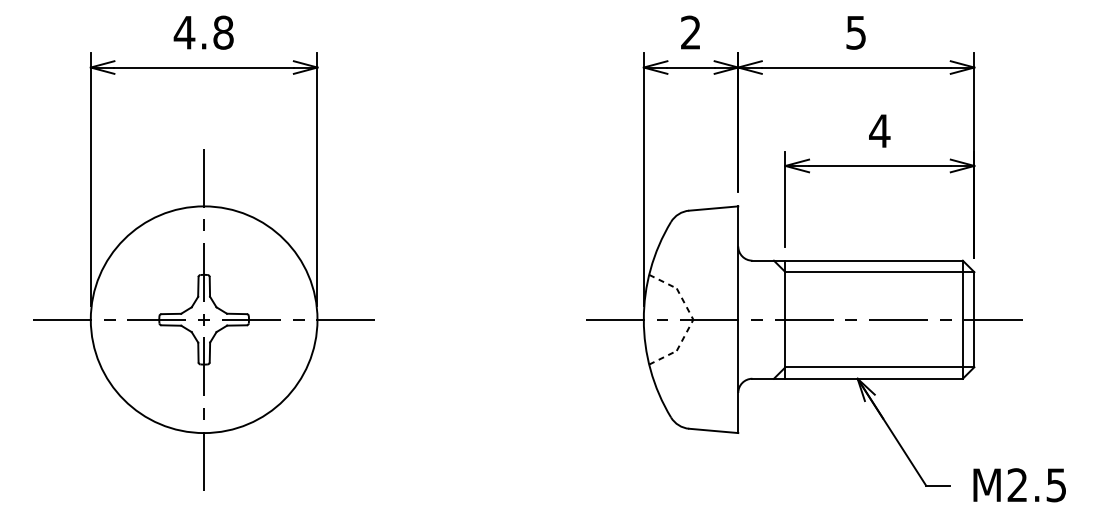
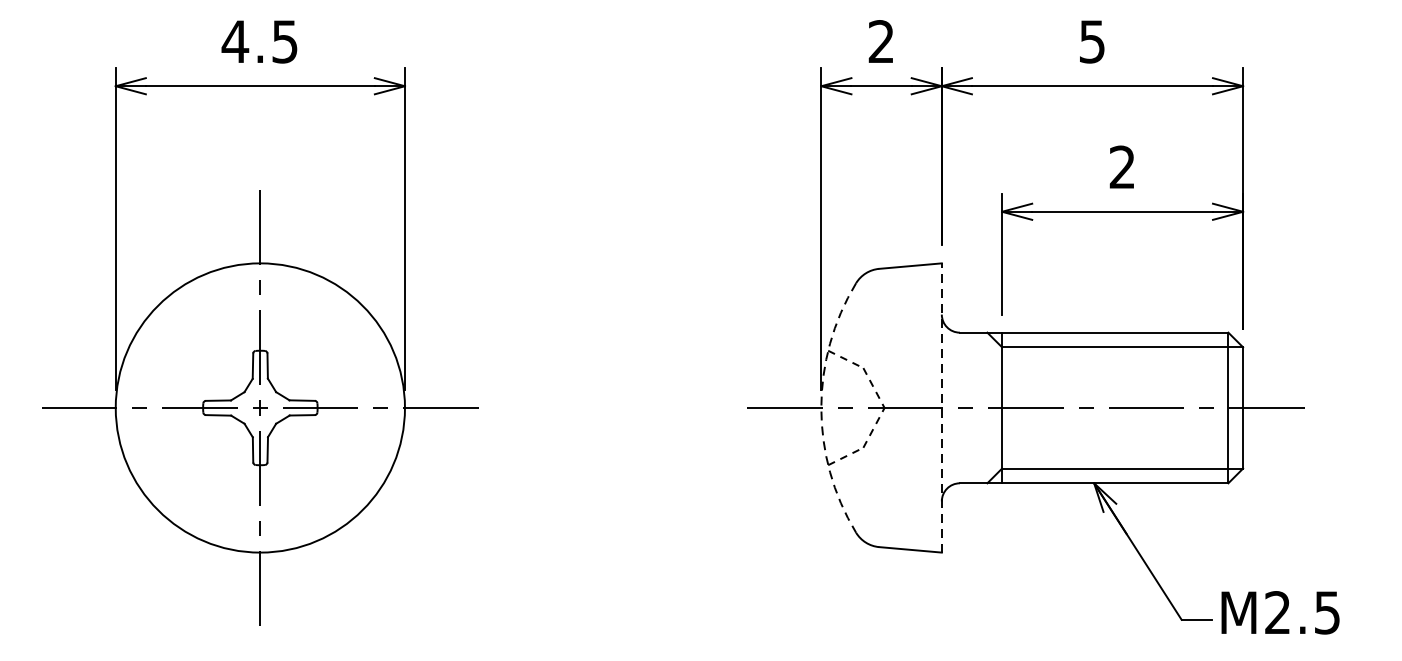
text: (223, 32) -> (285, 41), 4.8 -> 4.5
text: (879, 130) -> (1122, 166), 4 -> 2
arc: (643, 319) -> (820, 407), solid -> dashed
line: (738, 319) -> (942, 407), solid -> dashed
text: (1019, 485) -> (1280, 613), moved

